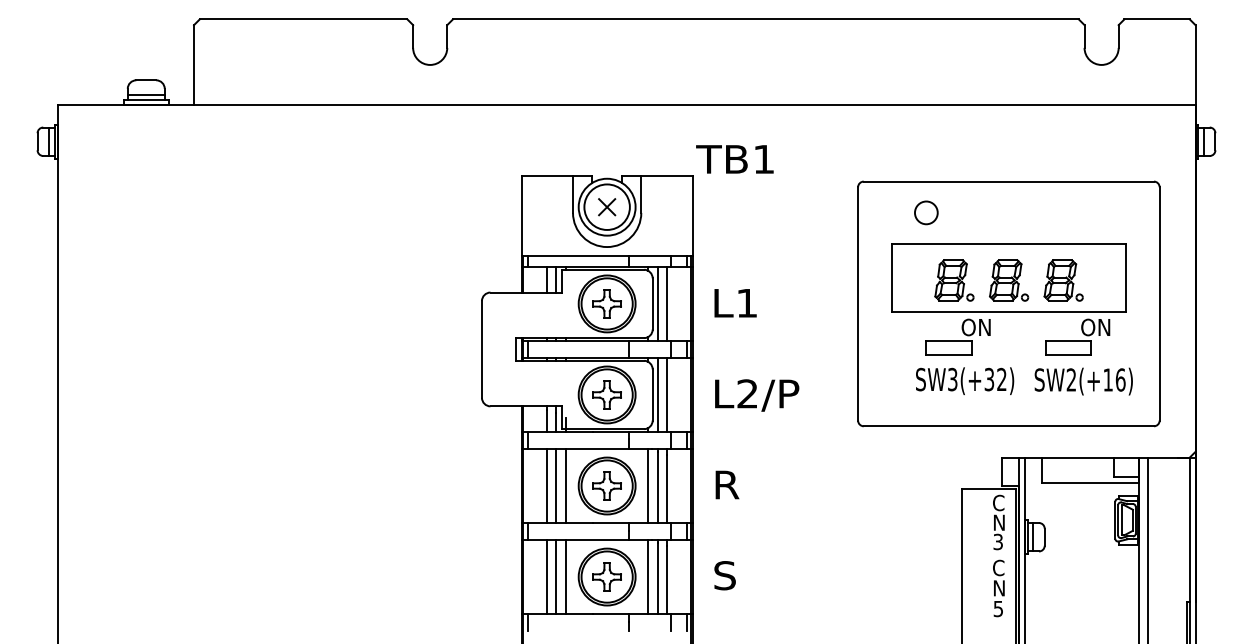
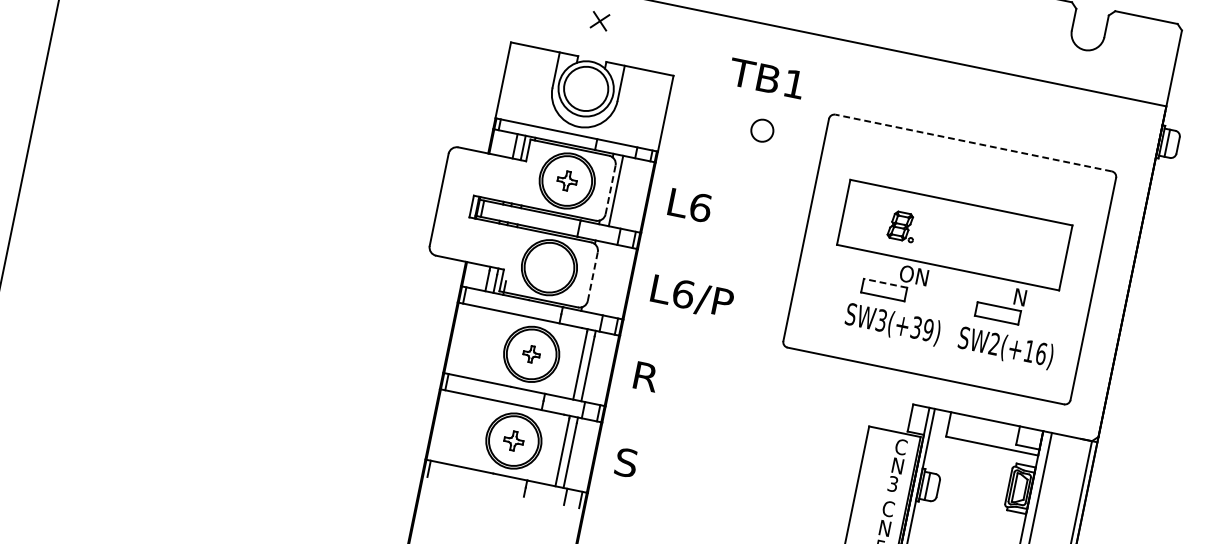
text: (734, 159) -> (766, 78), moved
line: (1008, 181) -> (973, 142), solid -> dashed
part: (607, 207) -> (600, 21), moved
circle: (926, 212) -> (762, 130), moved
part: (954, 280) -> (902, 226), size x0.7
part: (1009, 280) -> (954, 237), removed
part: (1063, 280) -> (1006, 247), removed
text: (746, 302) -> (700, 206), L1 -> L6
part: (606, 303) -> (566, 180), size x0.7
line: (652, 303) -> (610, 189), solid -> dashed
line: (666, 303) -> (623, 192), removed
text: (1095, 327) -> (1027, 298), ON -> N
line: (949, 341) -> (885, 283), solid -> dashed
text: (1001, 379) -> (927, 330), SW3(+32) -> SW3(+39)
text: (747, 393) -> (683, 293), L2/P -> L6/P
part: (606, 394) -> (548, 267), removed
line: (652, 394) -> (592, 276), solid -> dashed
line: (658, 394) -> (598, 277), removed
line: (666, 394) -> (606, 278), removed
part: (606, 485) -> (531, 353), size x0.6
line: (547, 486) -> (474, 343), removed
line: (555, 486) -> (482, 344), removed
line: (566, 486) -> (492, 346), removed
line: (648, 486) -> (570, 362), removed
part: (606, 576) -> (513, 440), size x0.7
line: (547, 577) -> (457, 429), removed
line: (555, 577) -> (464, 431), removed
line: (566, 577) -> (475, 433), removed
line: (648, 577) -> (553, 449), removed

